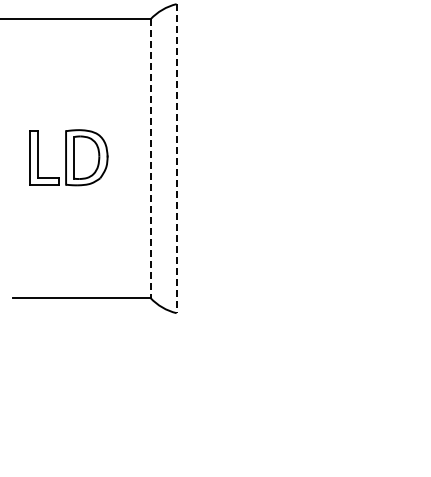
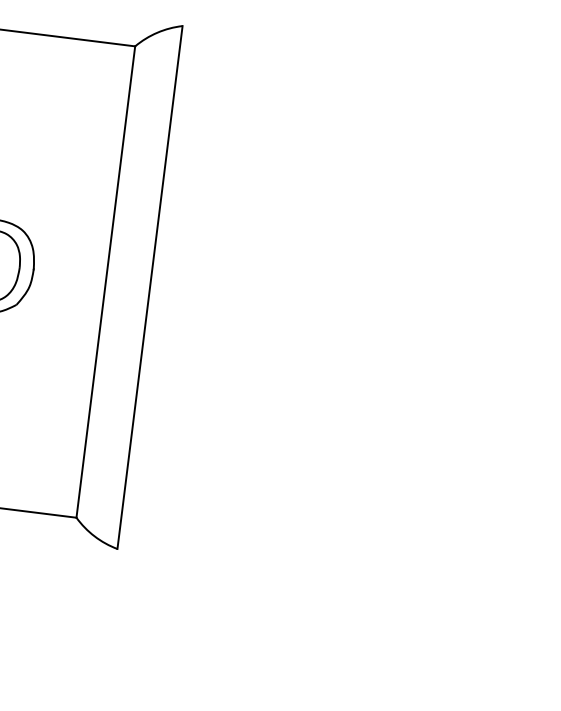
line: (176, 158) -> (149, 287), dashed -> solid
line: (150, 159) -> (105, 283), dashed -> solid

